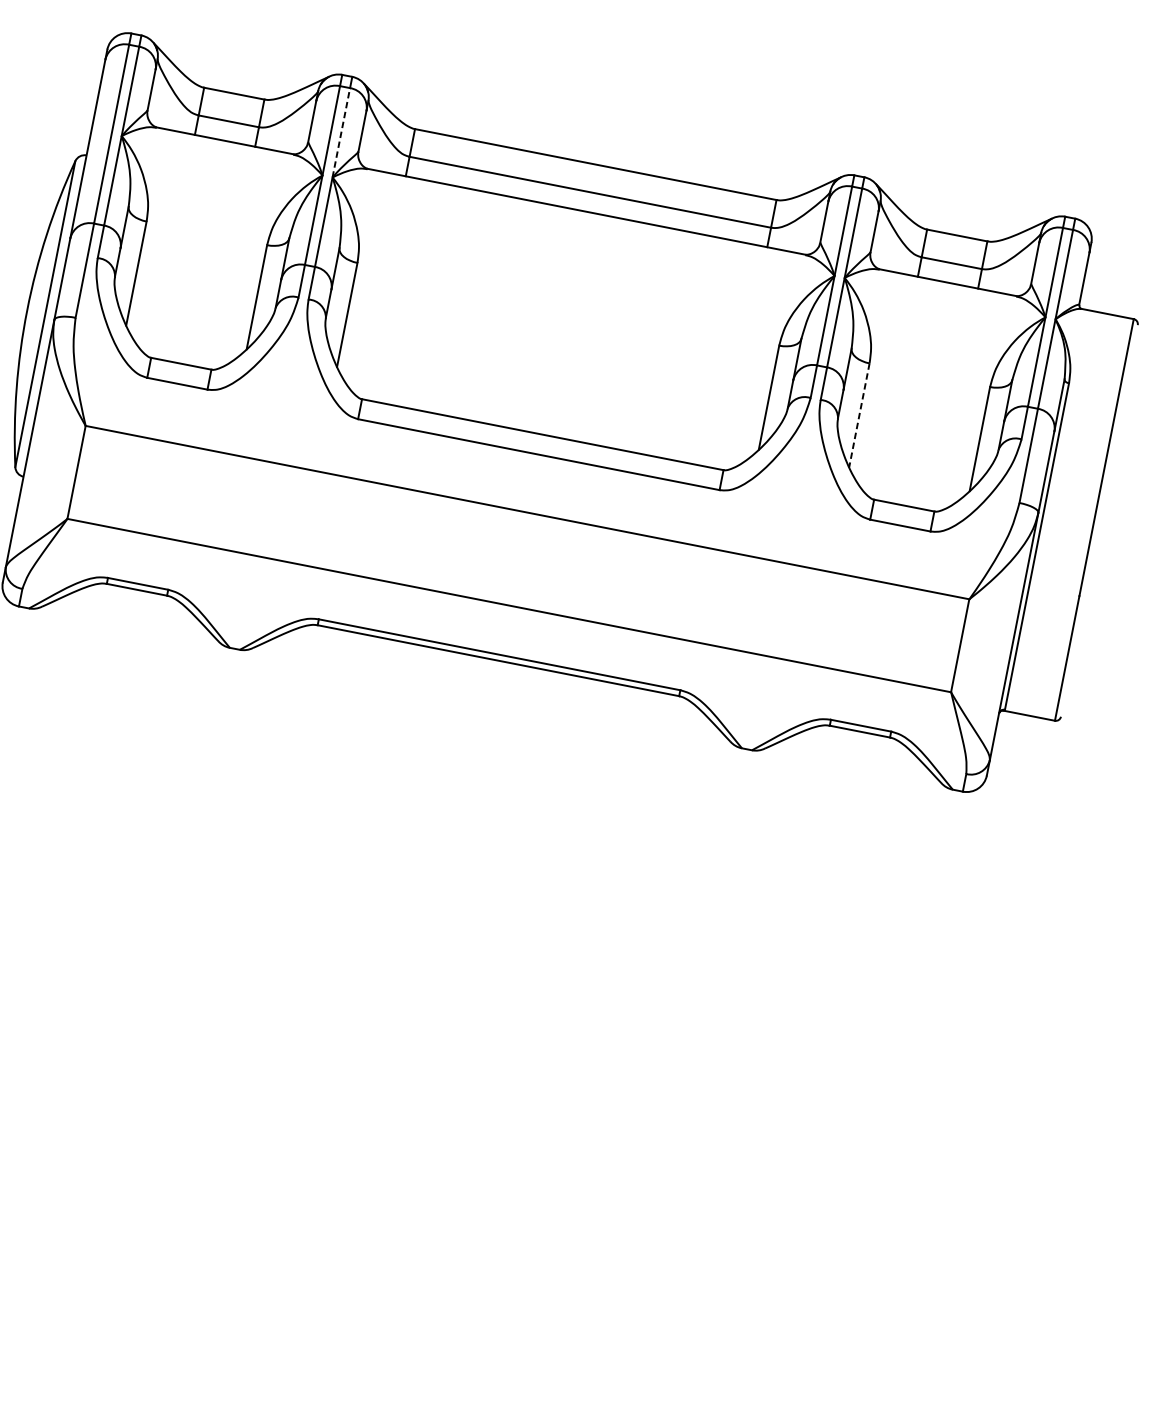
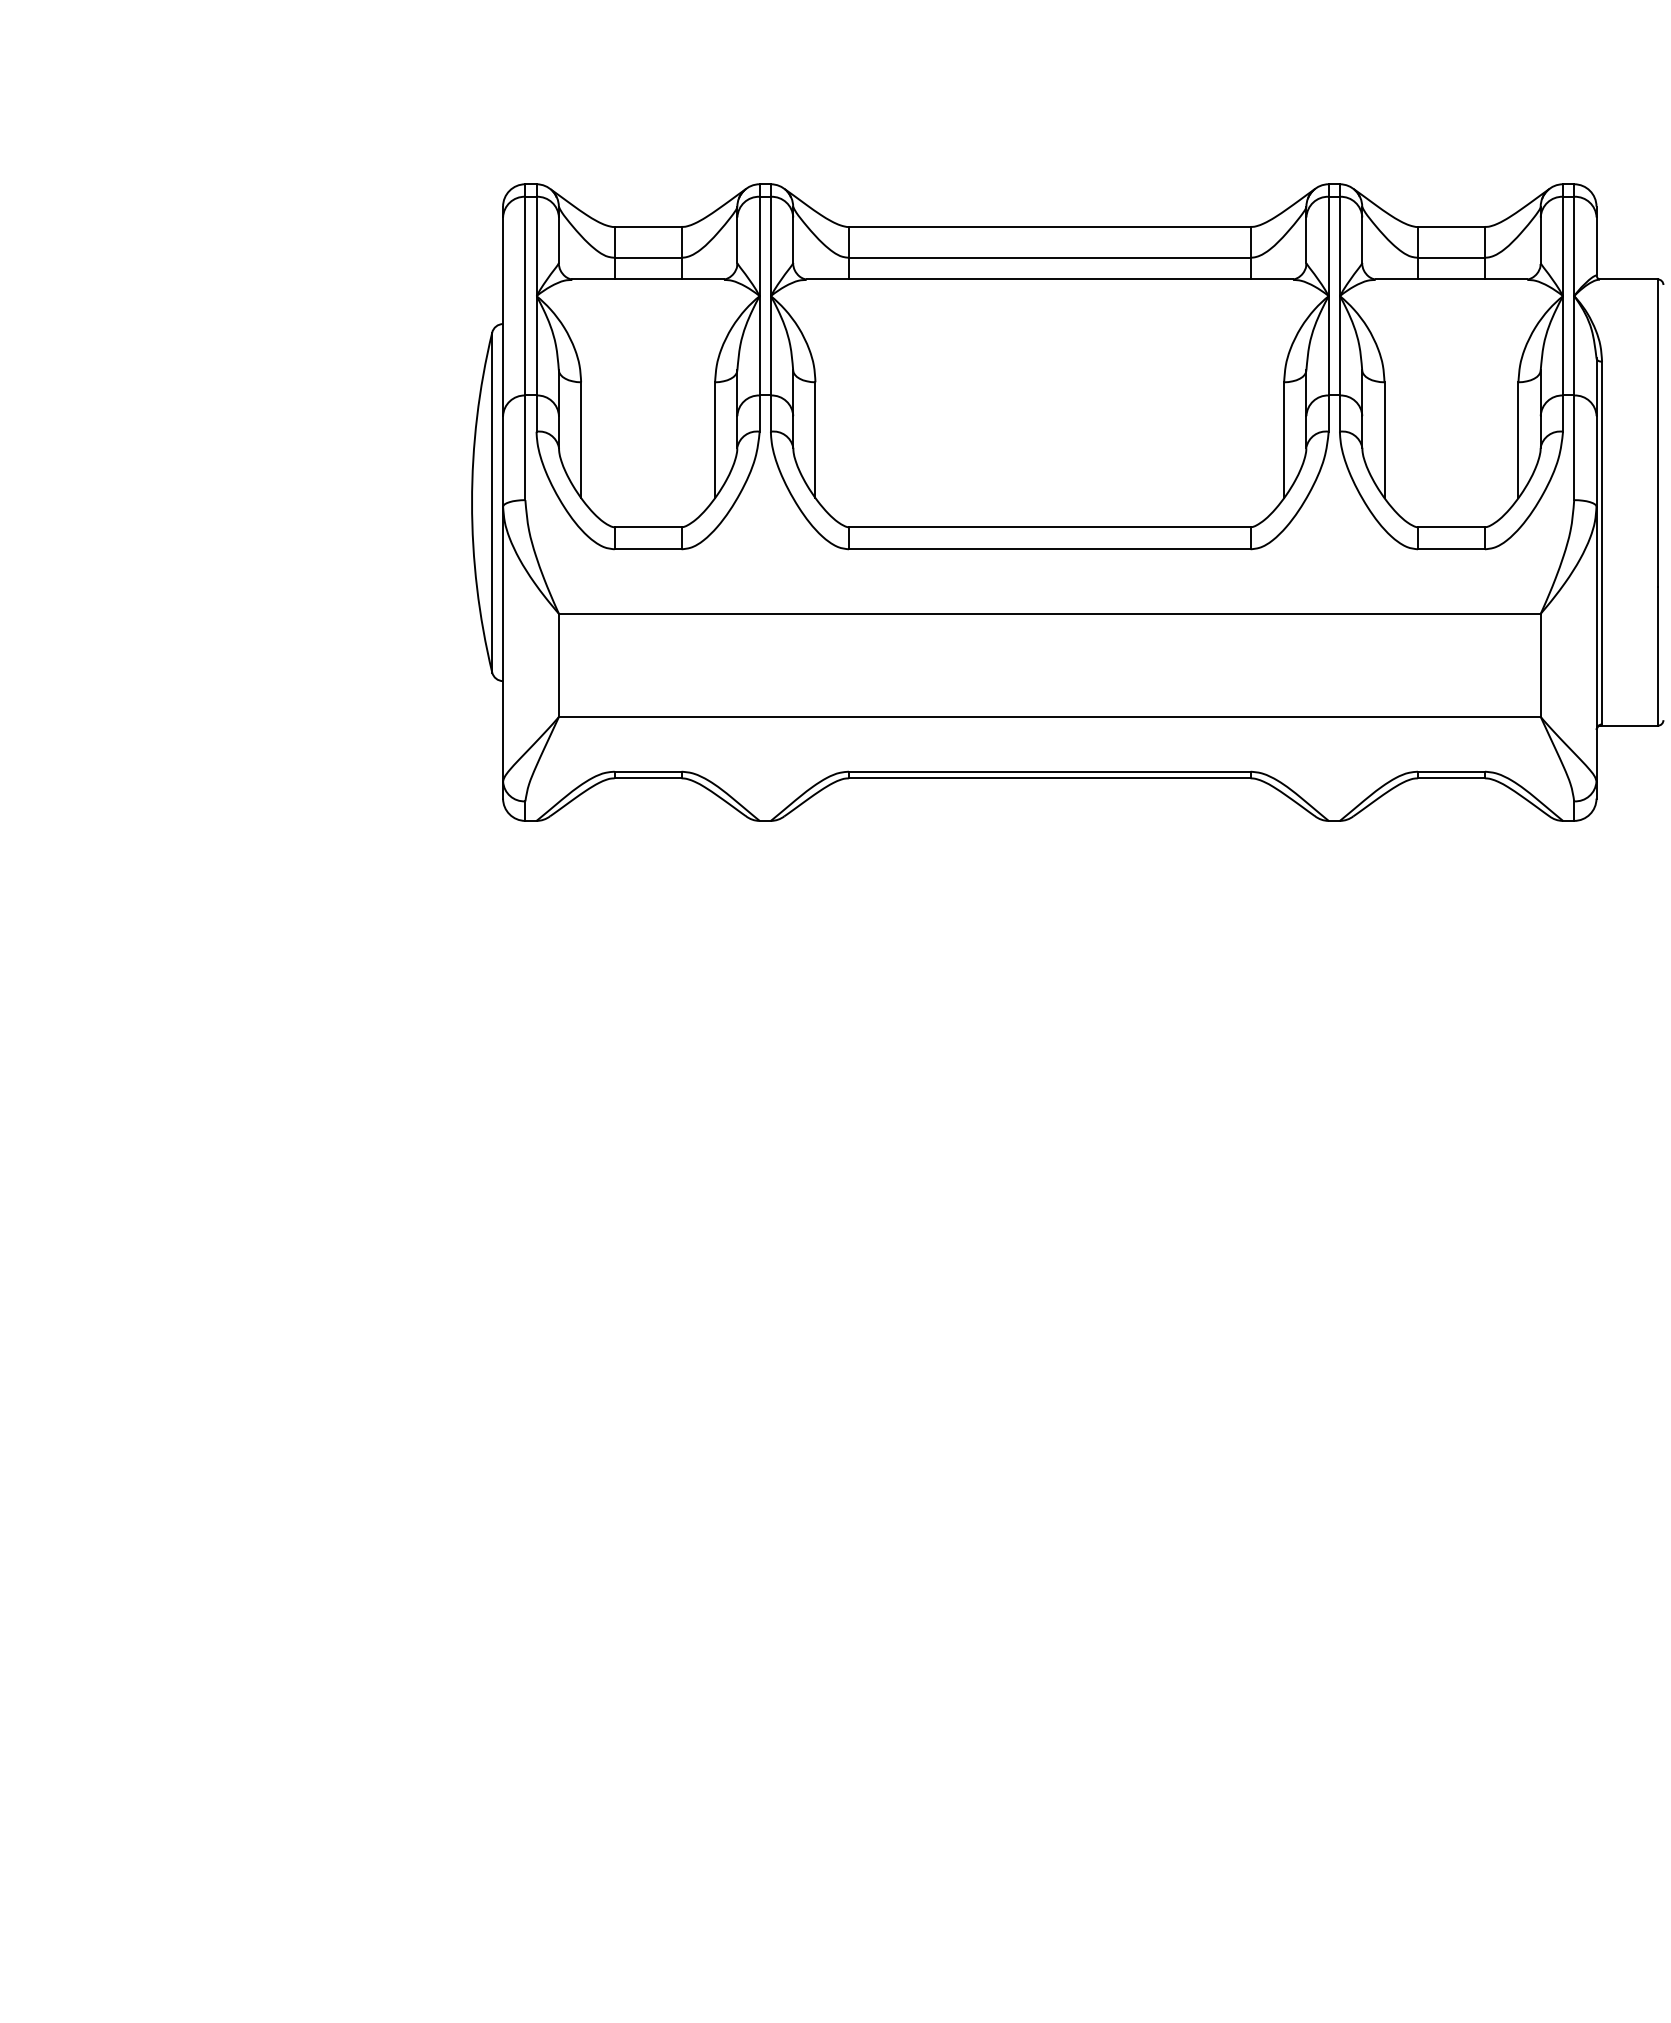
line: (340, 132) -> (770, 246), dashed -> solid
line: (859, 415) -> (1384, 440), dashed -> solid

